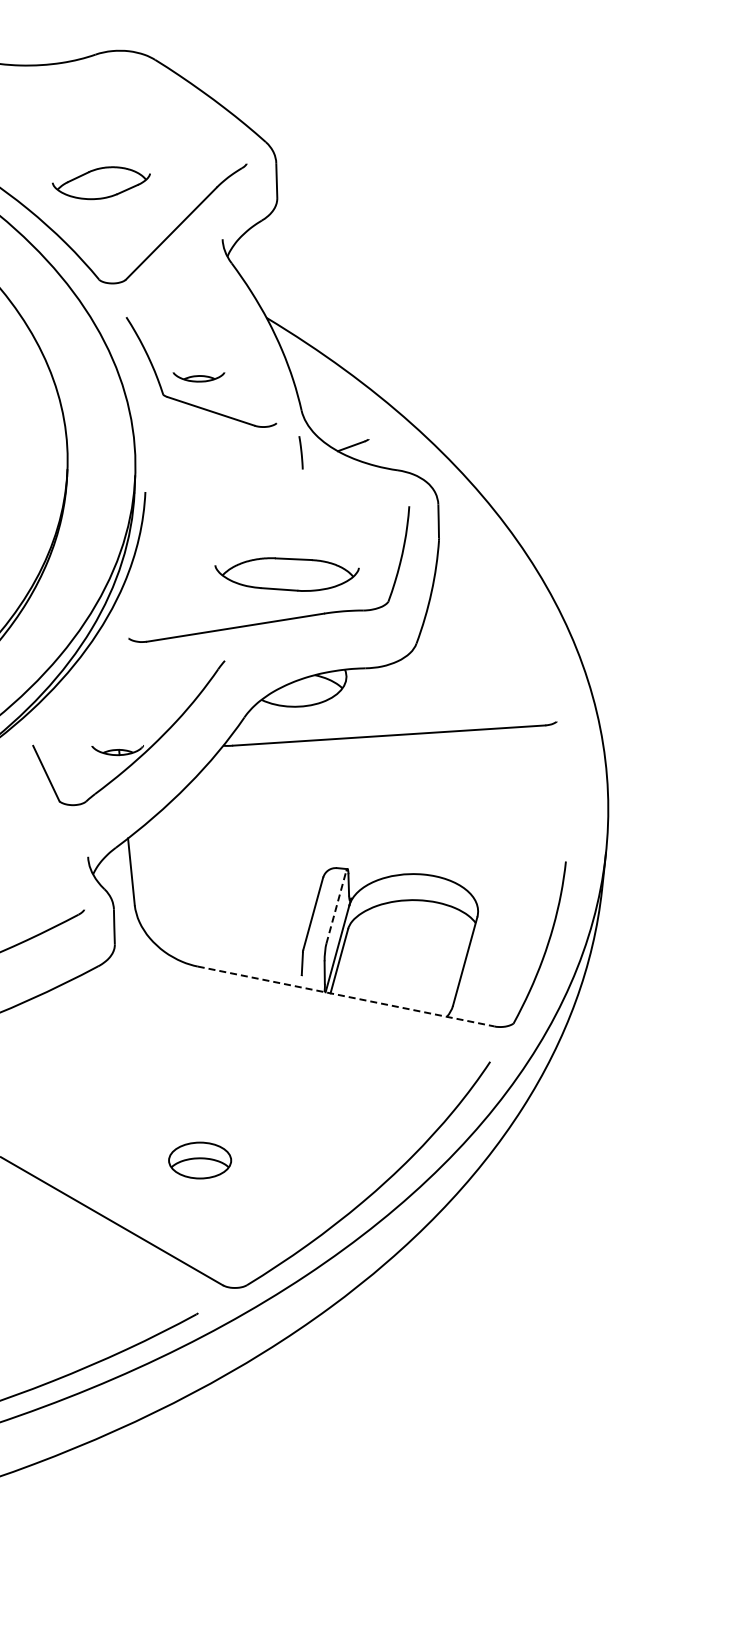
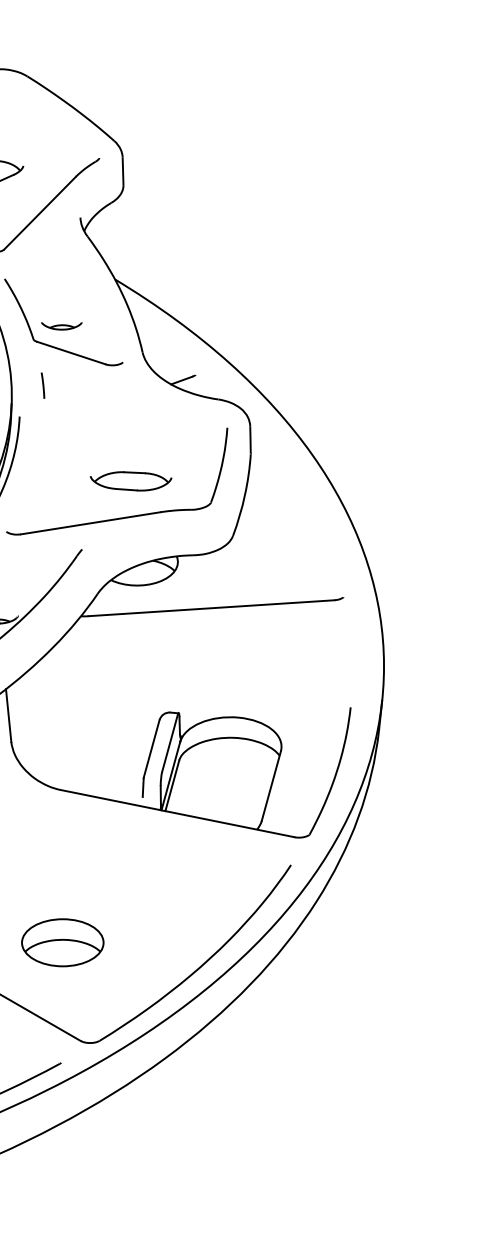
line: (300, 452) -> (42, 385), moved
part: (286, 573) -> (130, 480), size x0.71
line: (336, 907) -> (170, 743), dashed -> solid
line: (346, 996) -> (177, 813), dashed -> solid
part: (199, 1160) -> (62, 942), size x1.67

